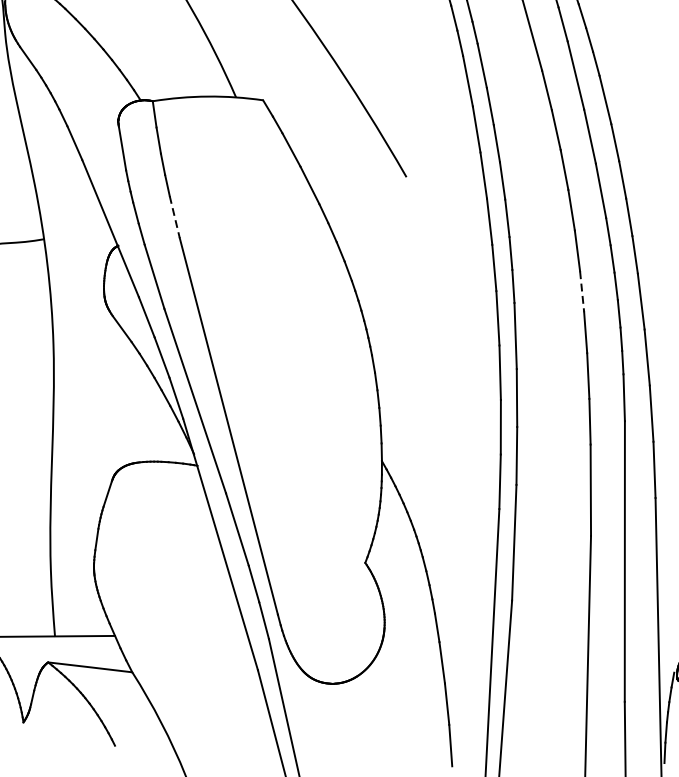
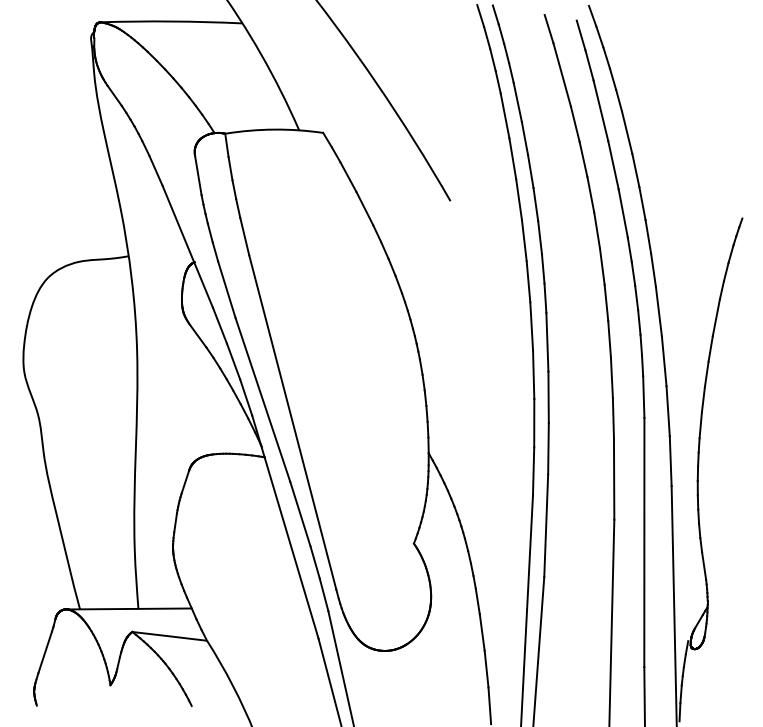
line: (174, 218) -> (244, 237), dashed -> solid
line: (582, 292) -> (606, 303), dashed -> solid

